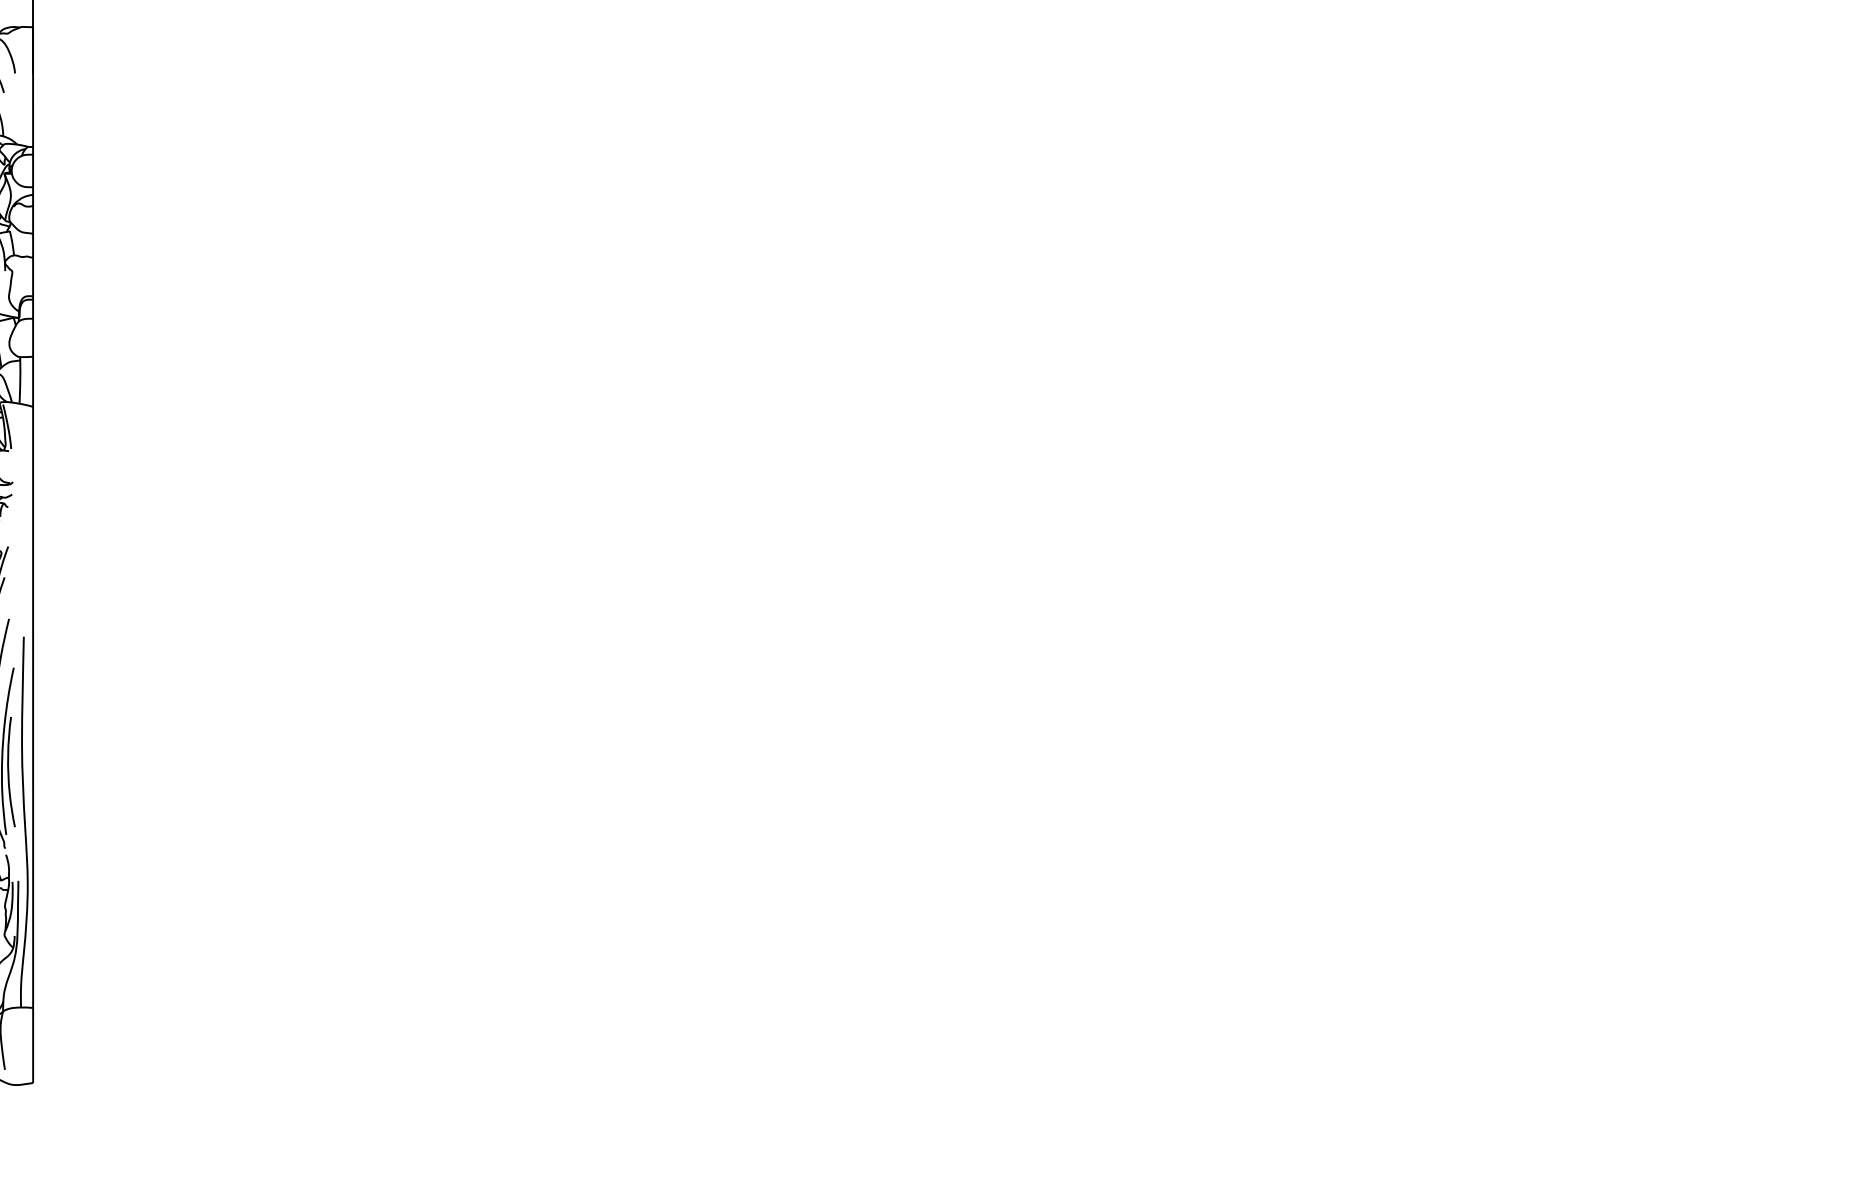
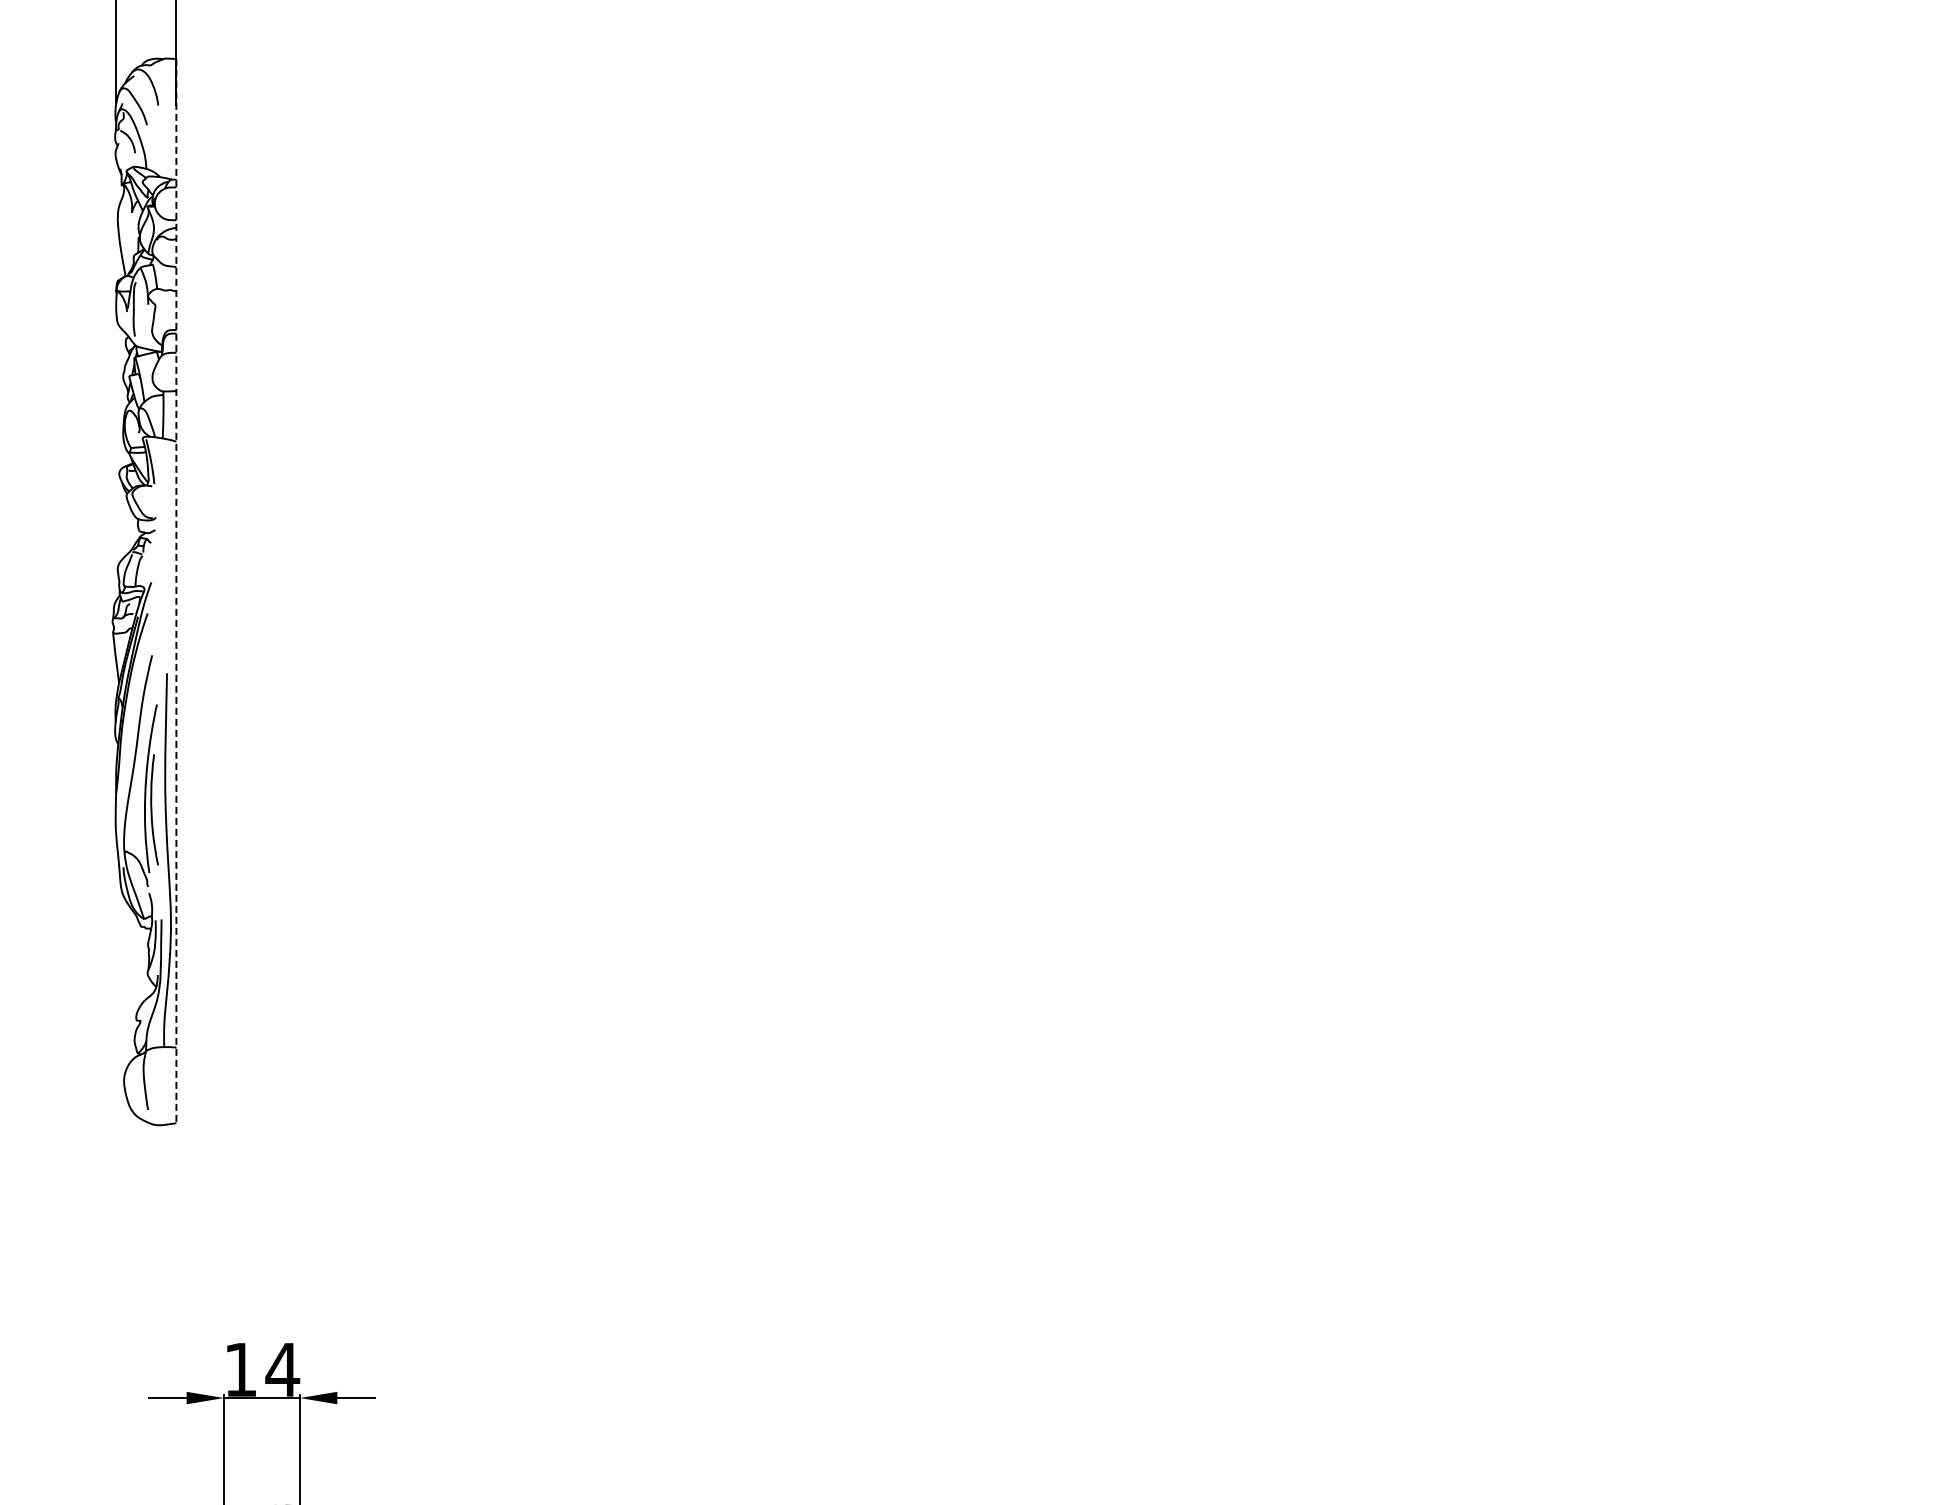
line: (33, 555) -> (176, 591), solid -> dashed

